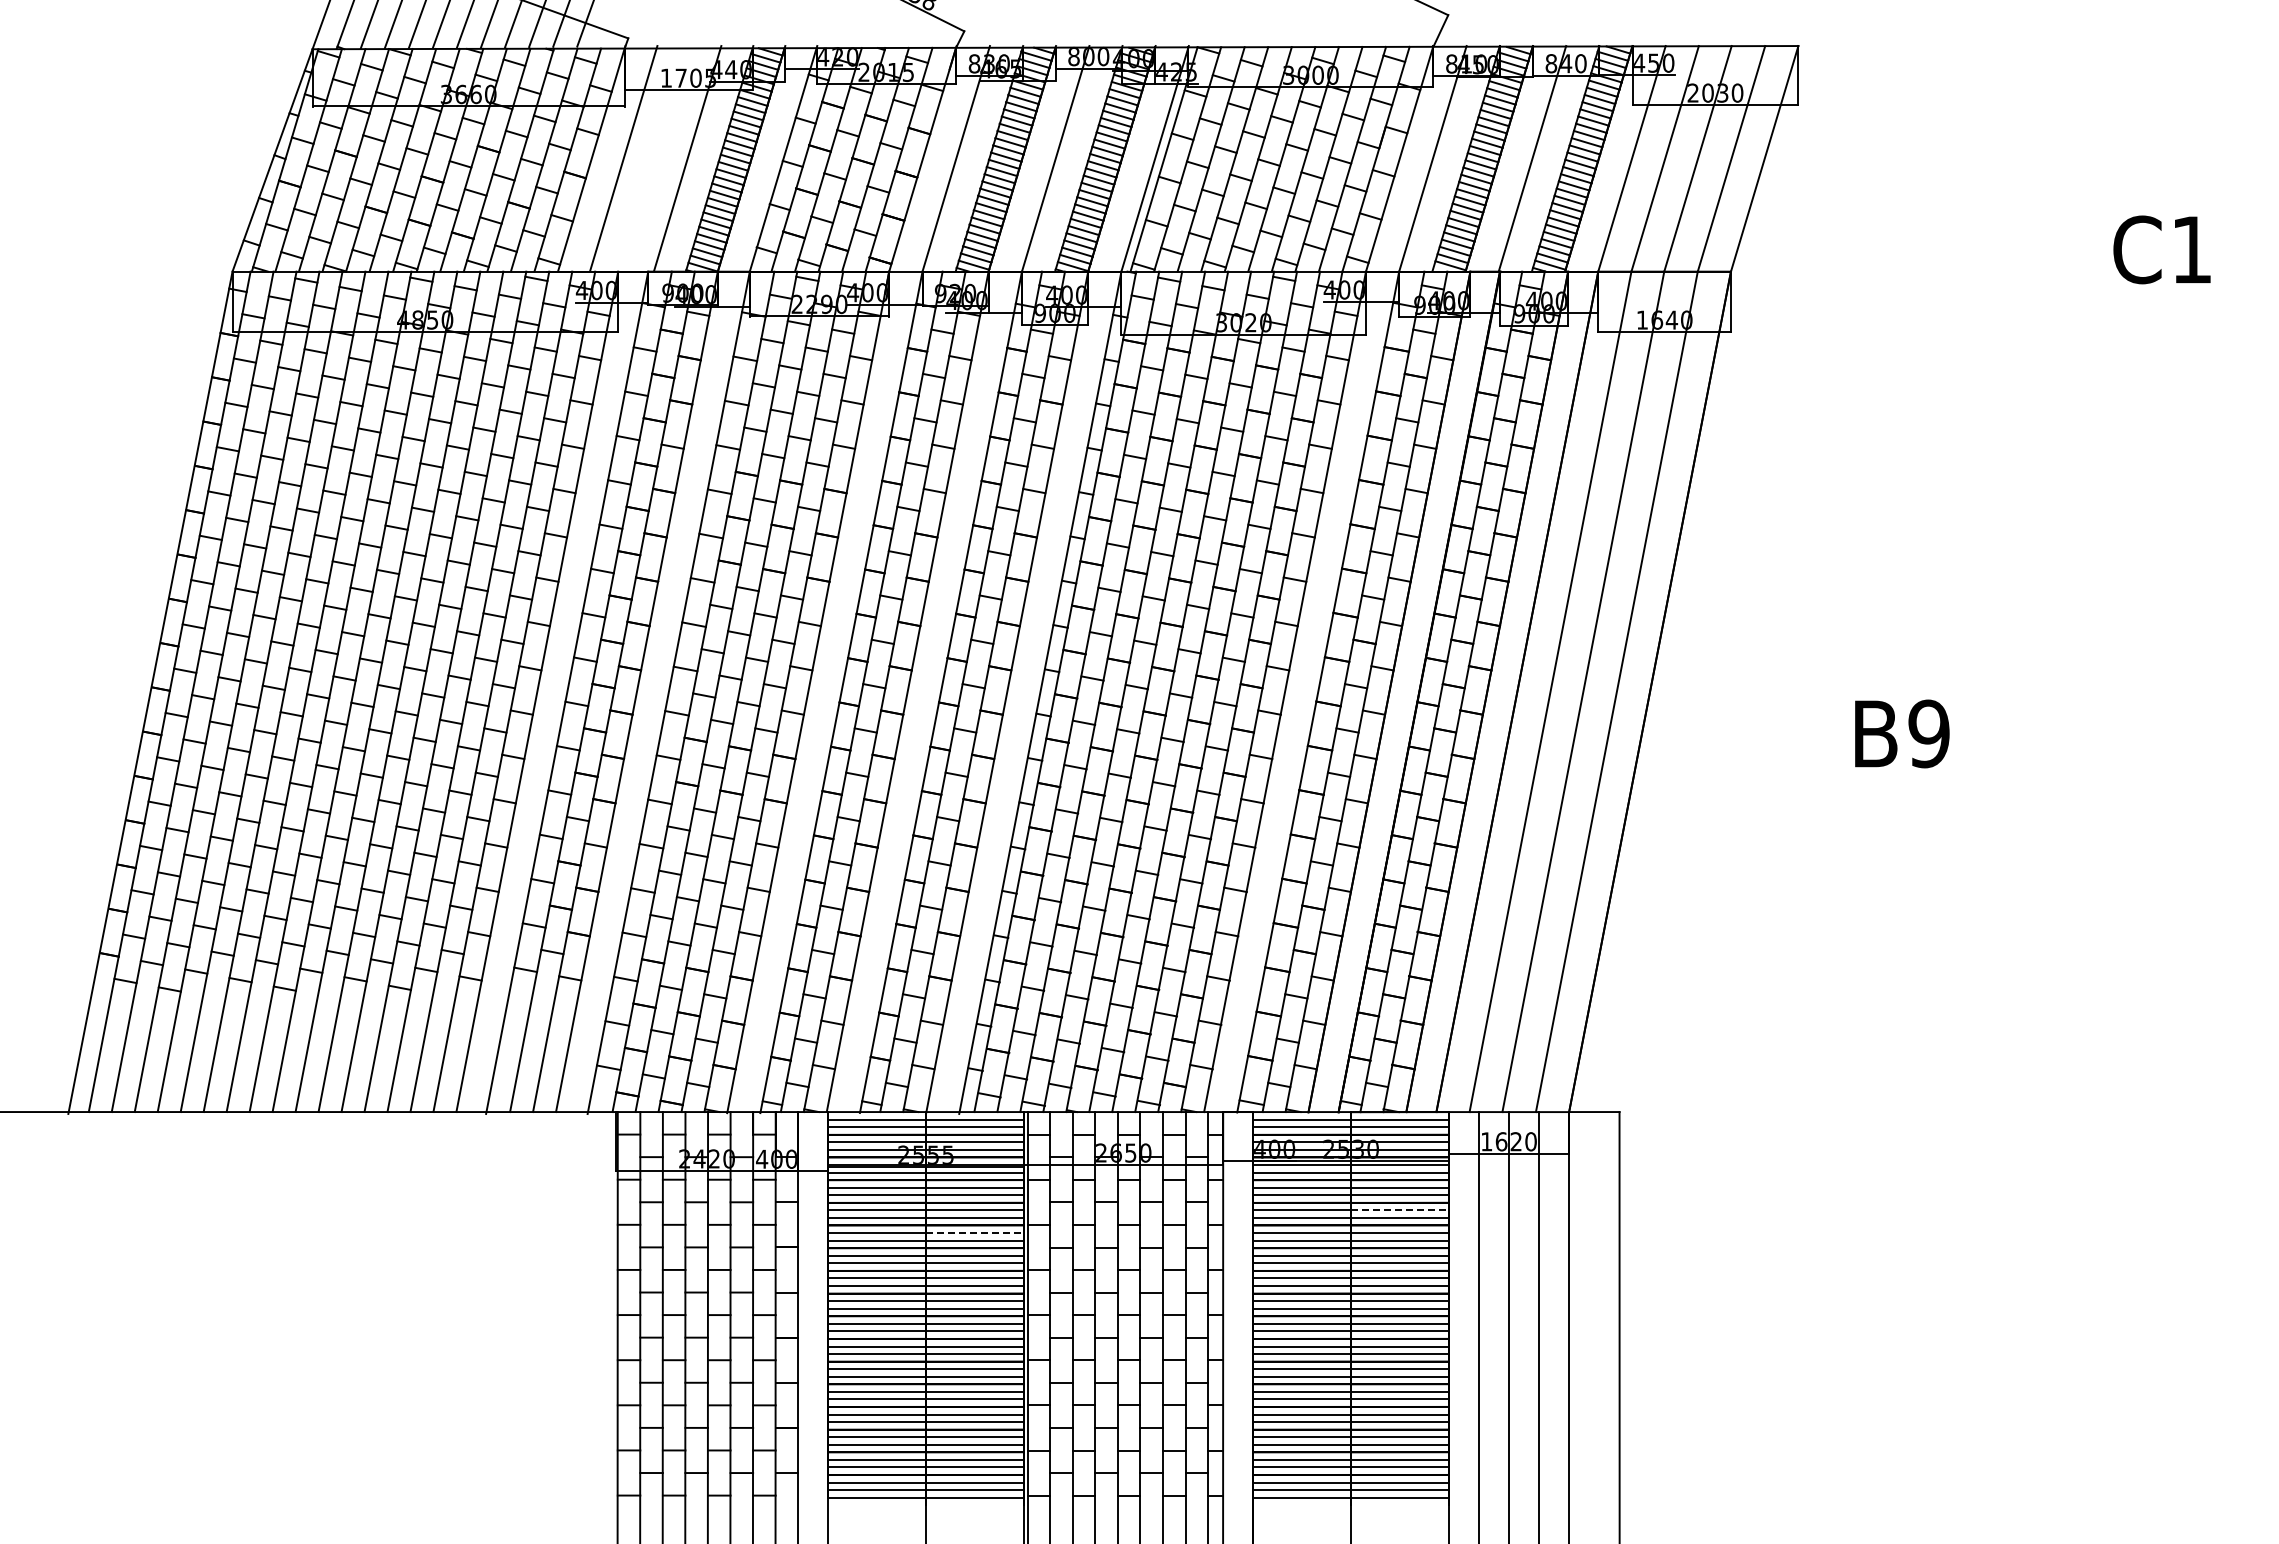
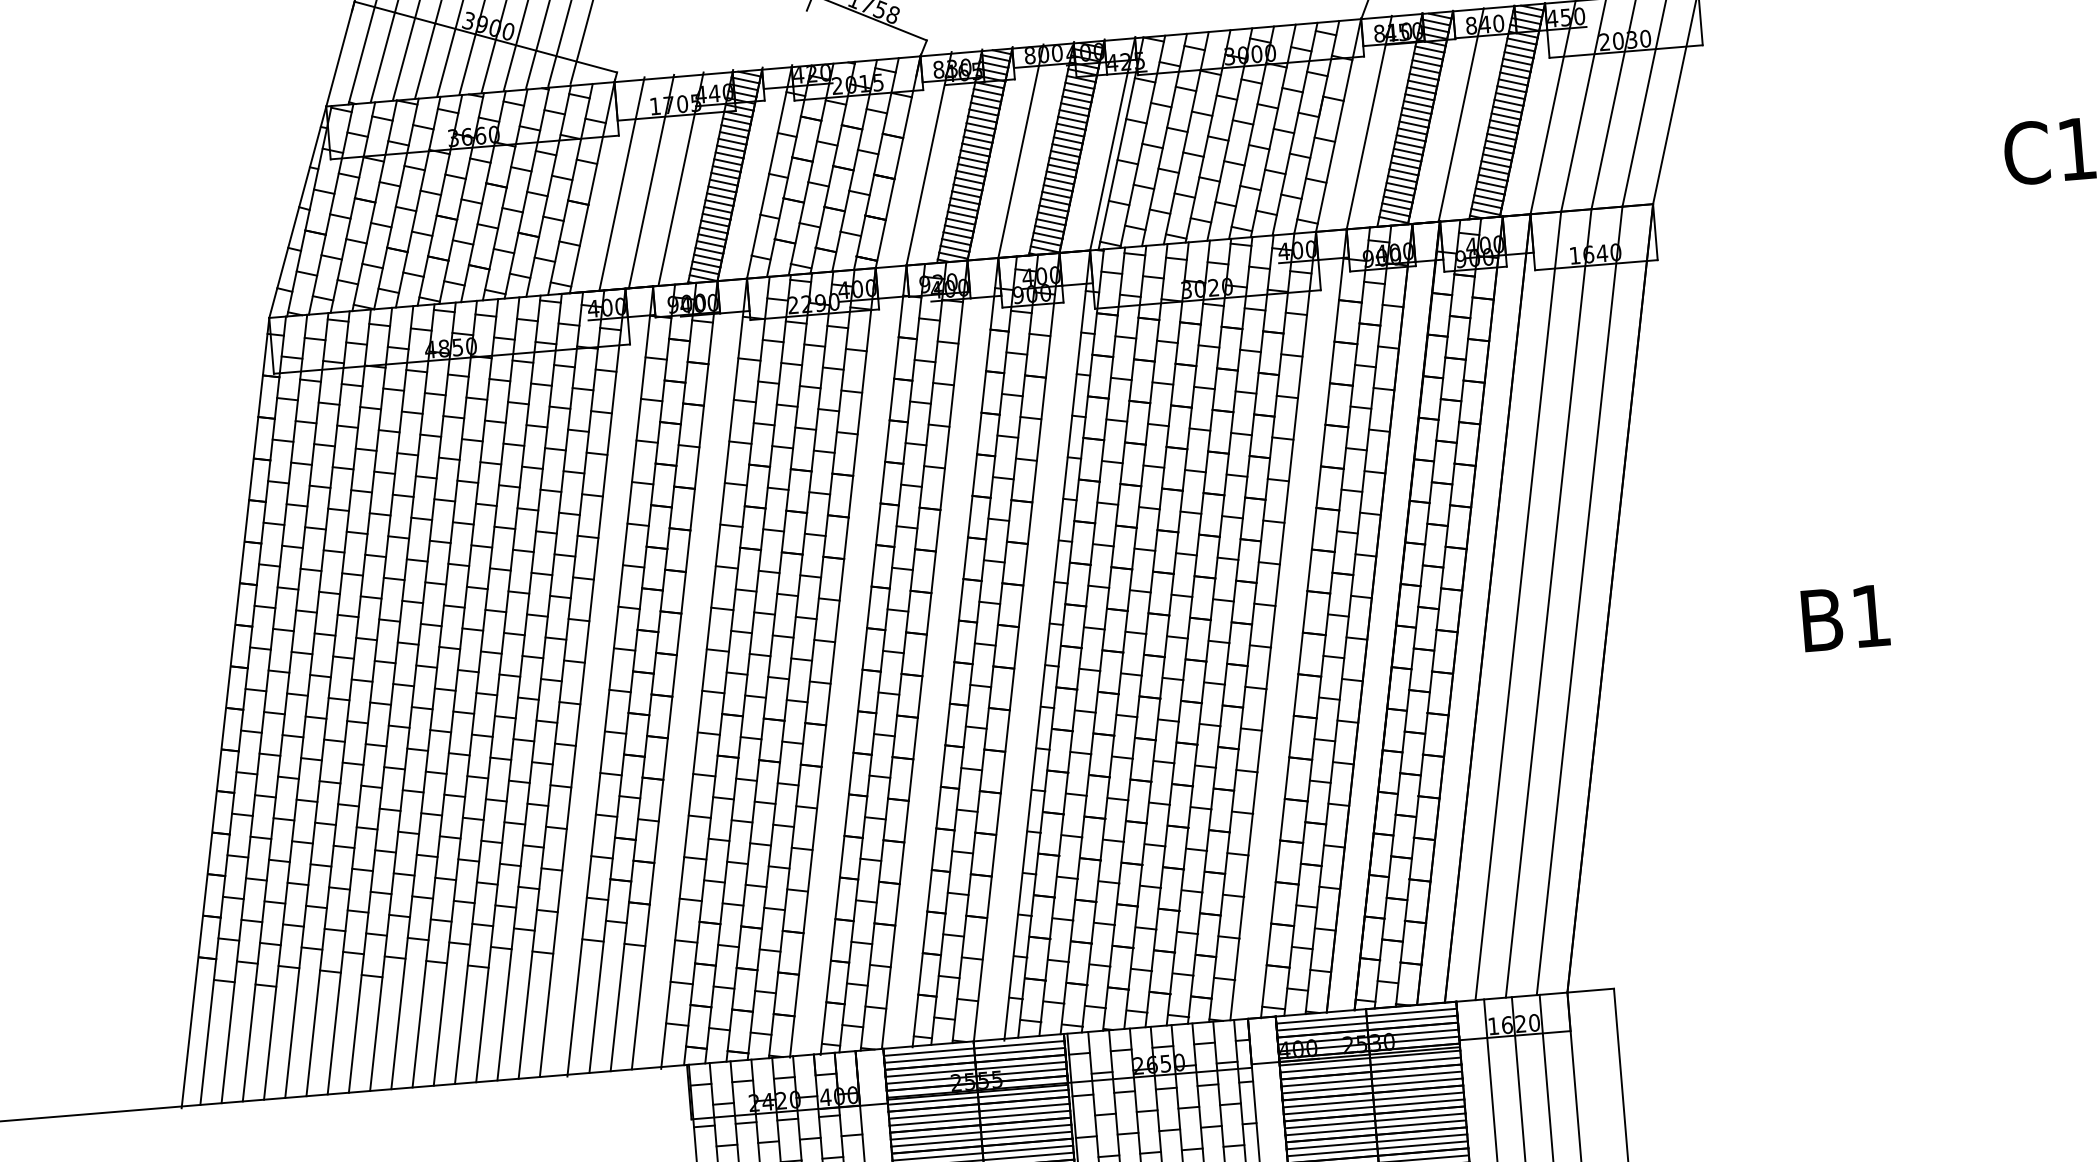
line: (655, 158) -> (651, 181), added
text: (1928, 733) -> (1870, 615), B9 -> B1
line: (1399, 1210) -> (1418, 1096), dashed -> solid
line: (975, 1233) -> (1028, 1149), dashed -> solid

